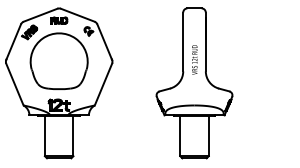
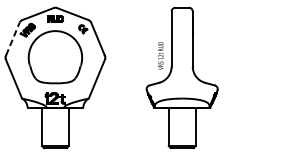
line: (13, 41) -> (12, 38), solid -> dashed
text: (194, 59) -> (160, 55), moved

